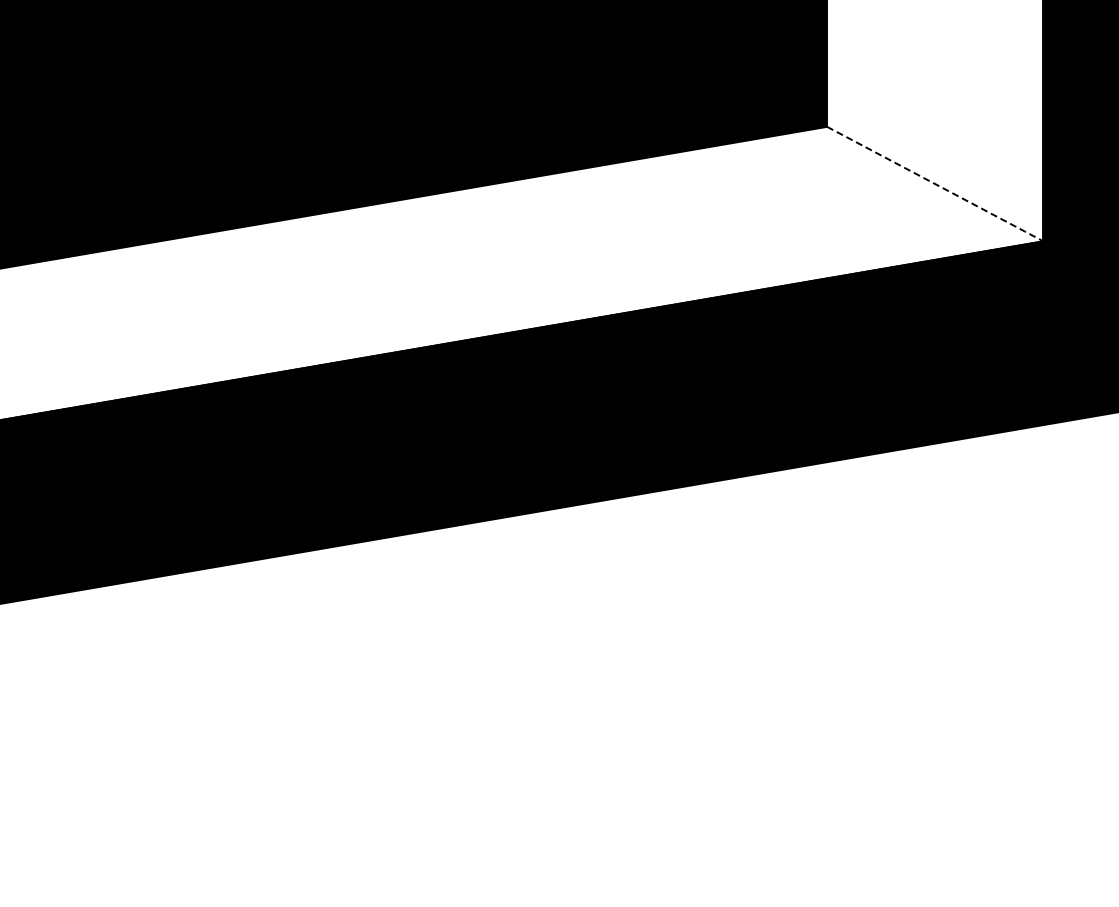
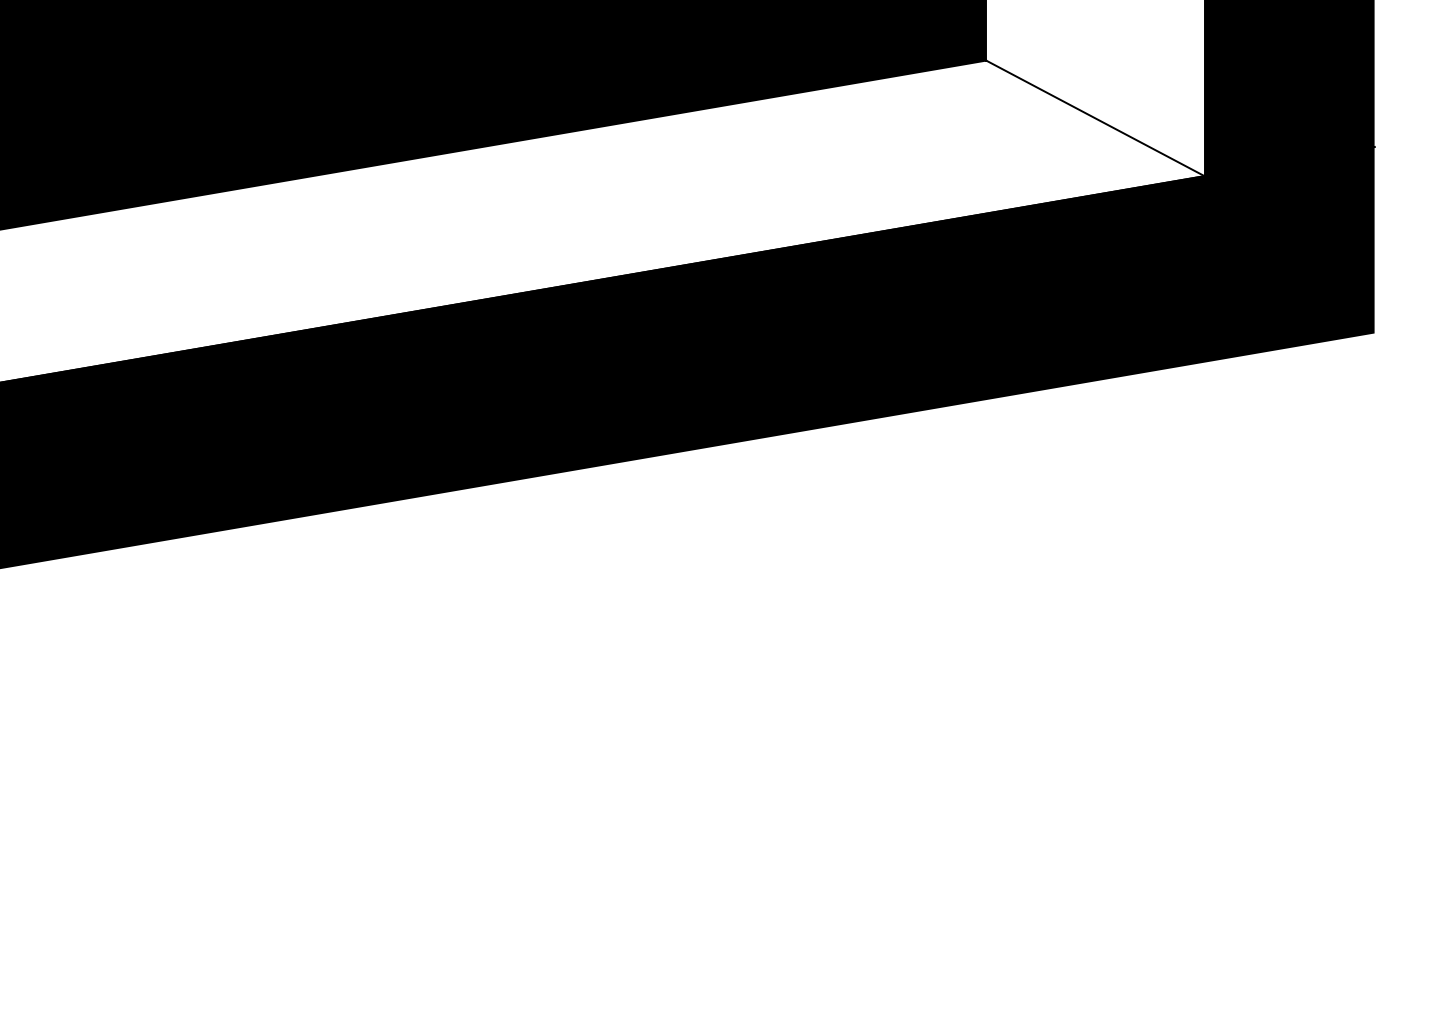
line: (935, 184) -> (1095, 118), dashed -> solid

